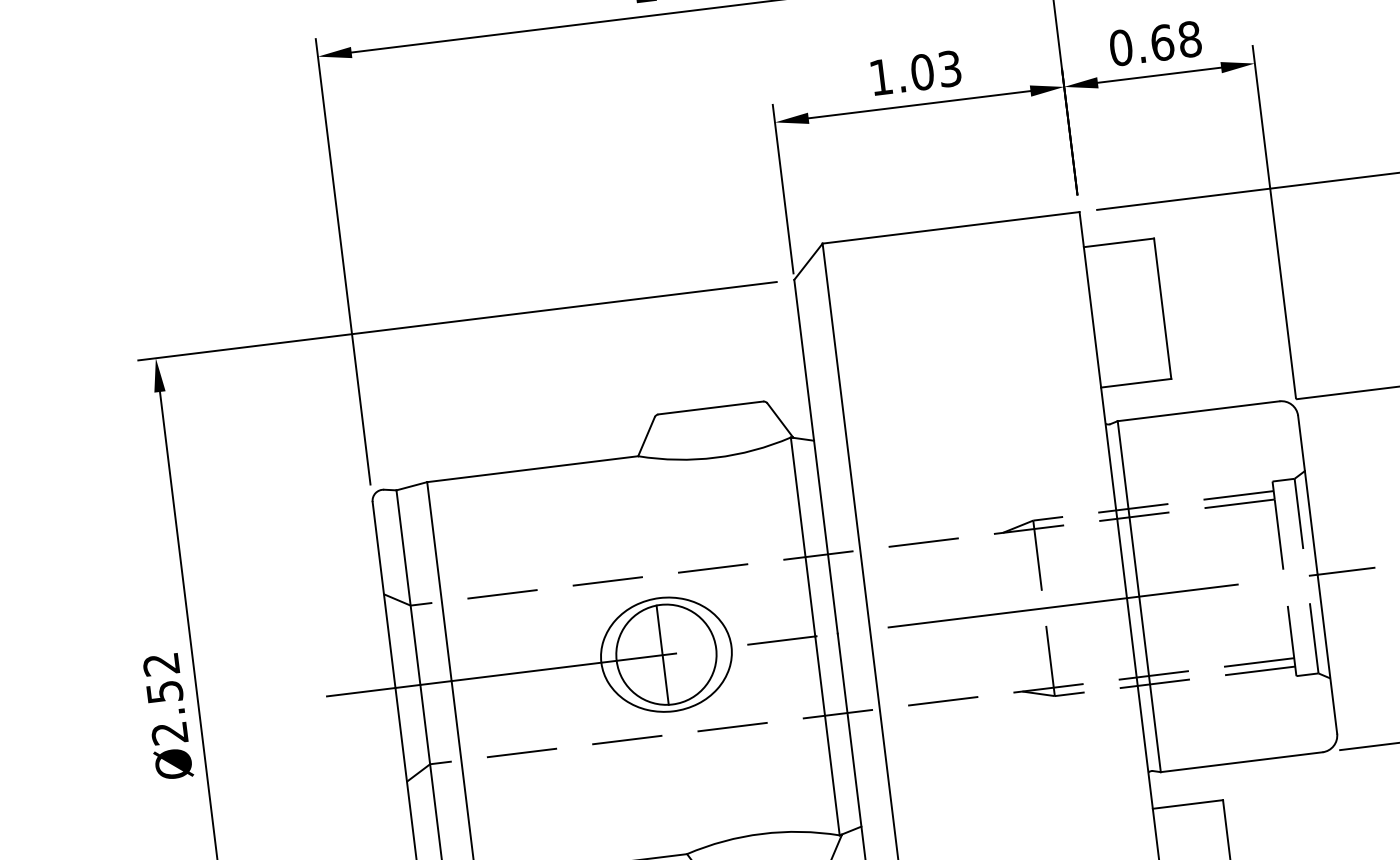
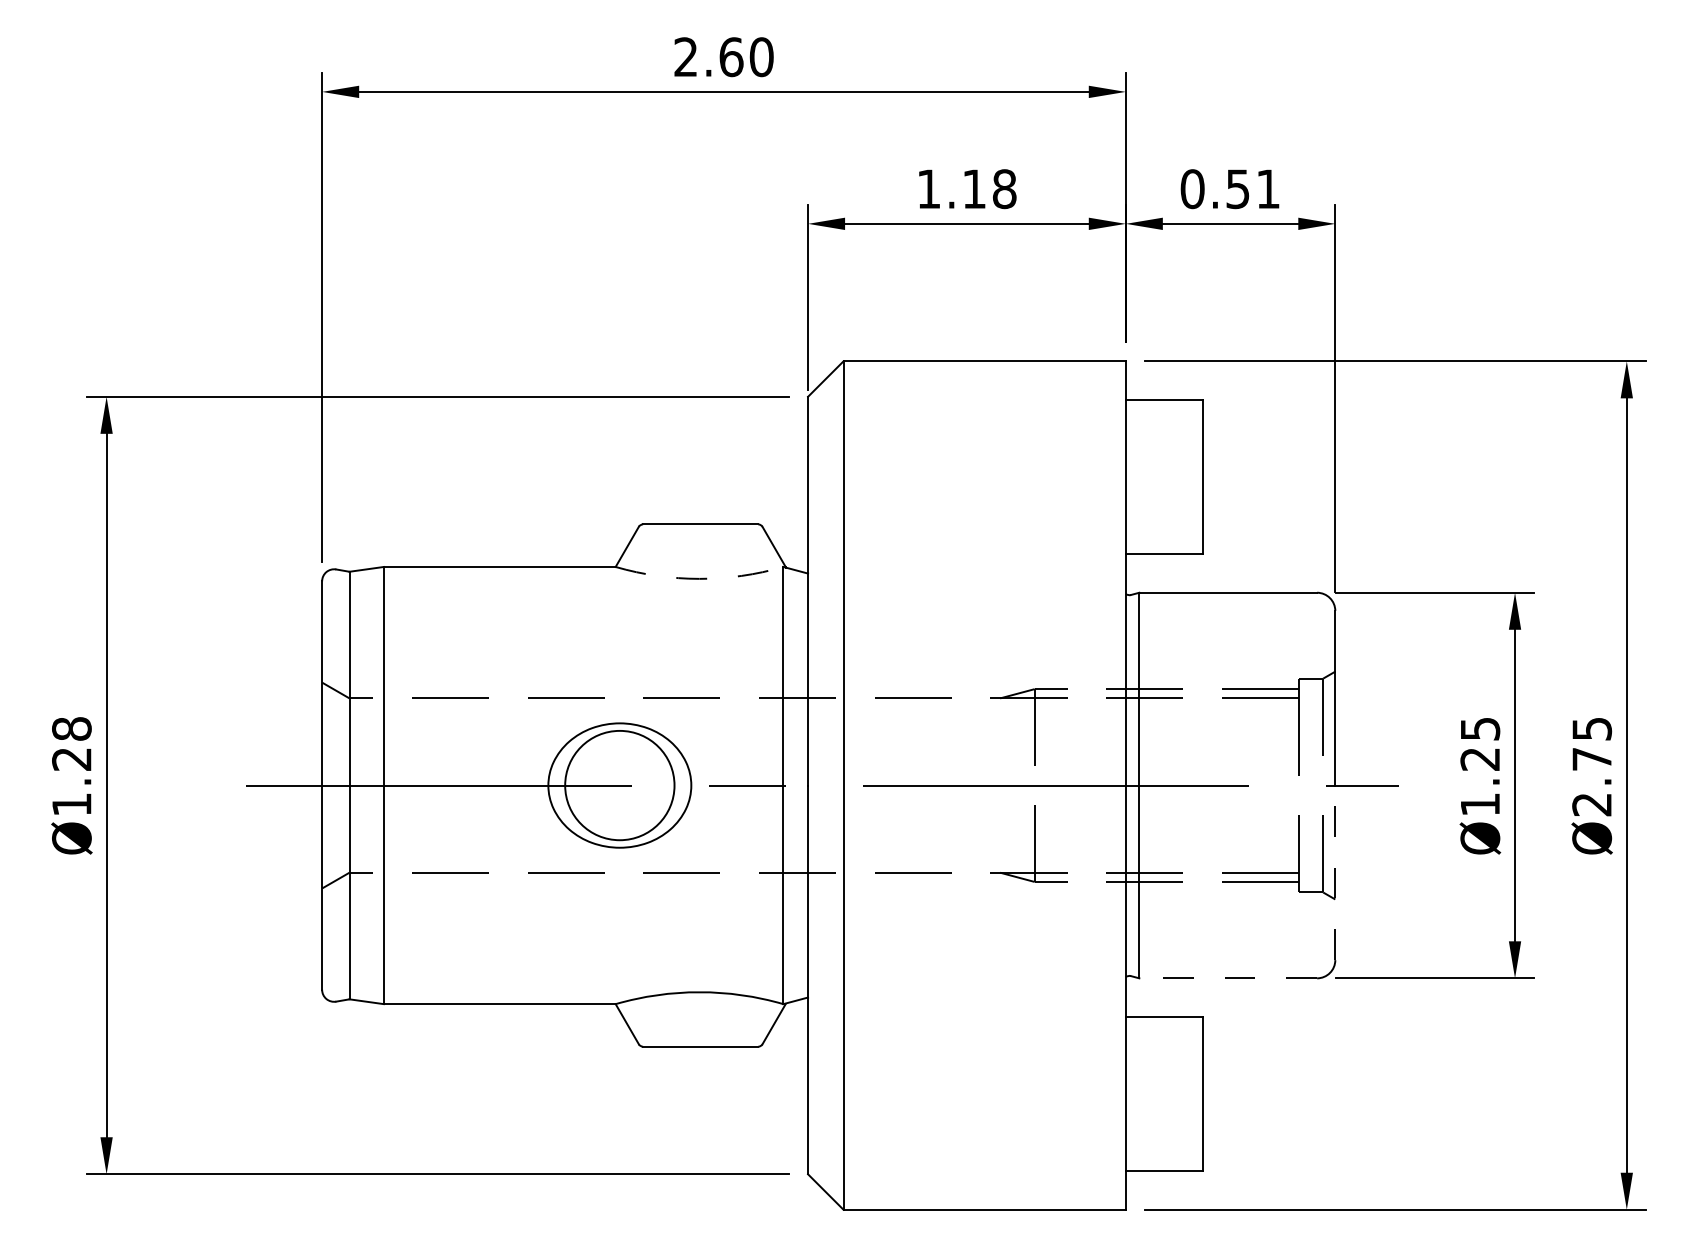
text: (1176, 41) -> (1253, 189), 0.68 -> 0.51
text: (936, 70) -> (989, 189), 1.03 -> 1.18
arc: (715, 457) -> (699, 578), solid -> dashed
line: (1327, 653) -> (1335, 872), solid -> dashed
line: (662, 655) -> (615, 785), removed
text: (165, 698) -> (71, 766), Ø2.52 -> Ø1.28
line: (1241, 762) -> (1228, 978), solid -> dashed

